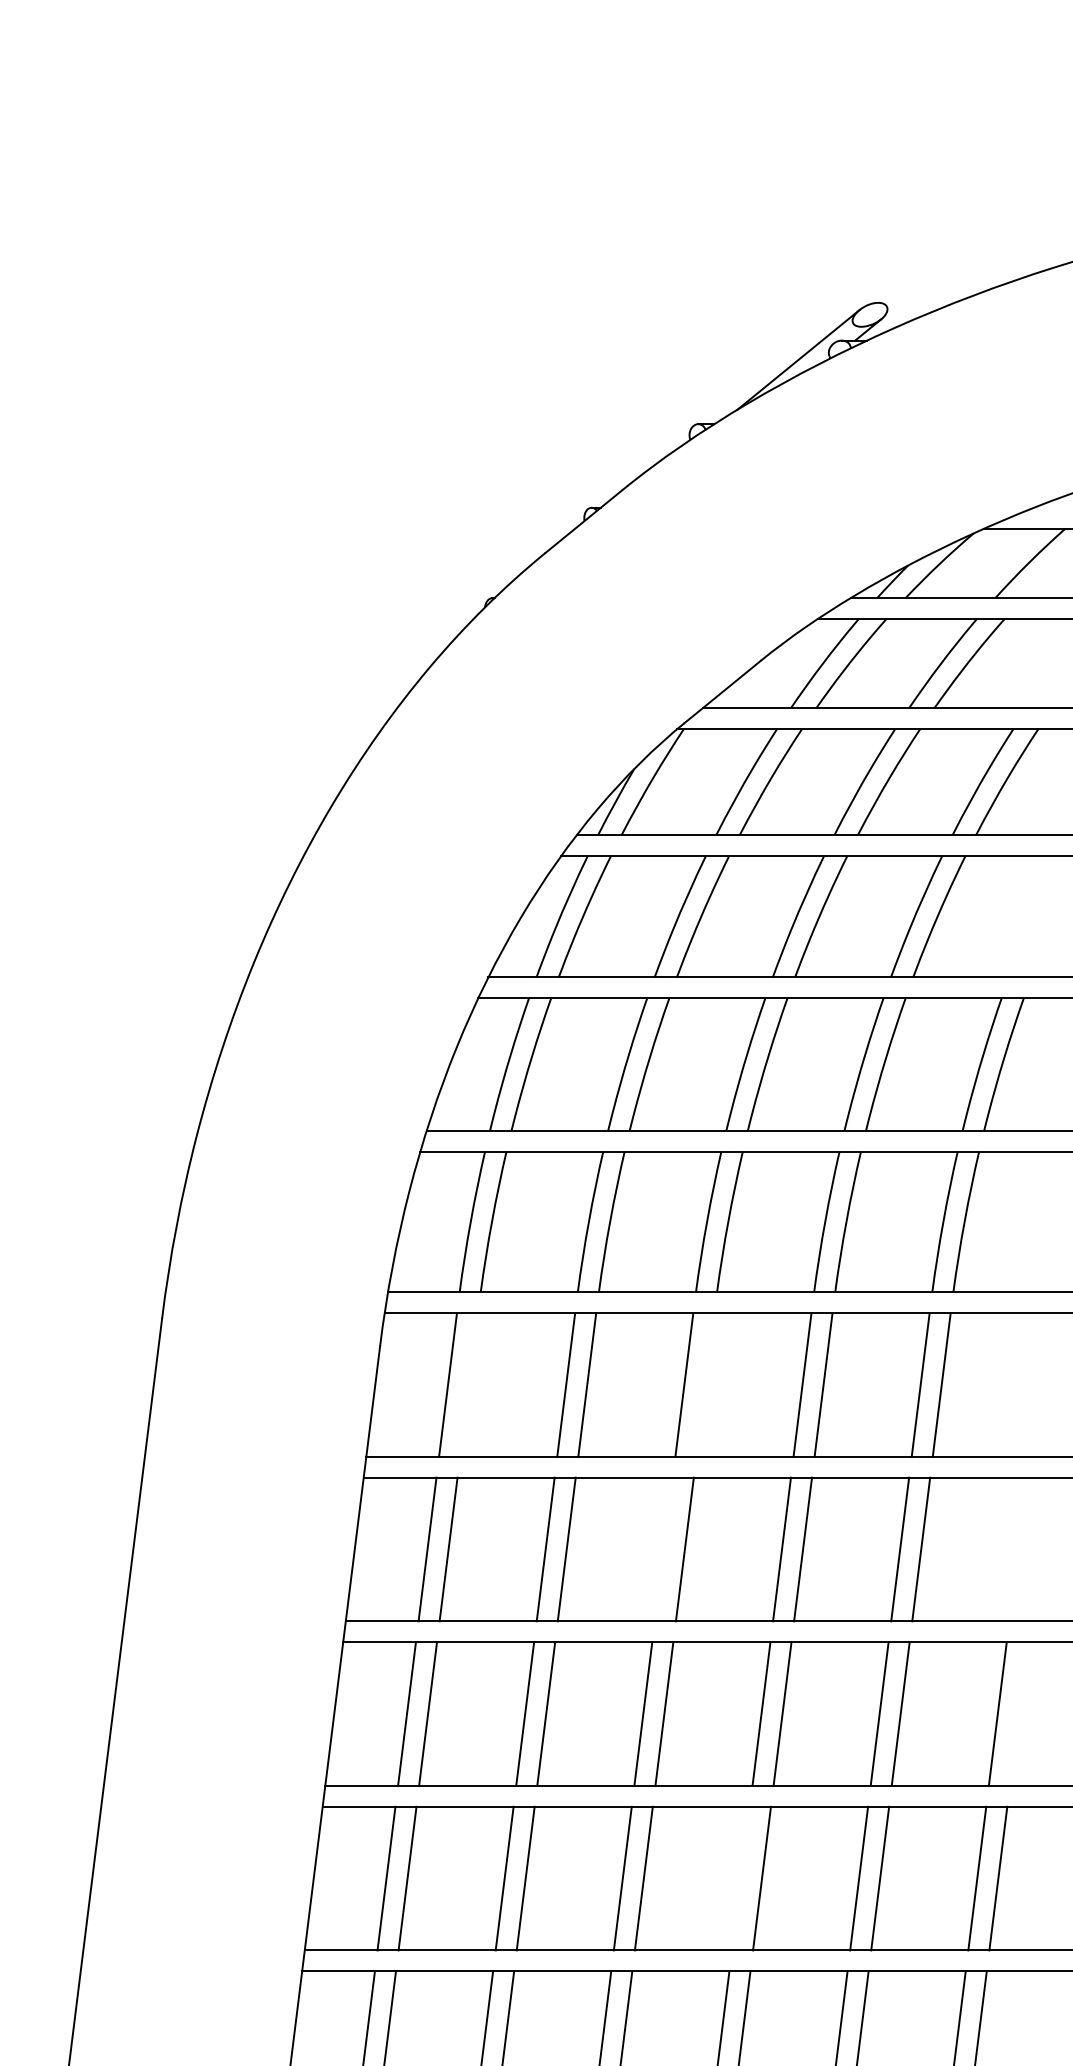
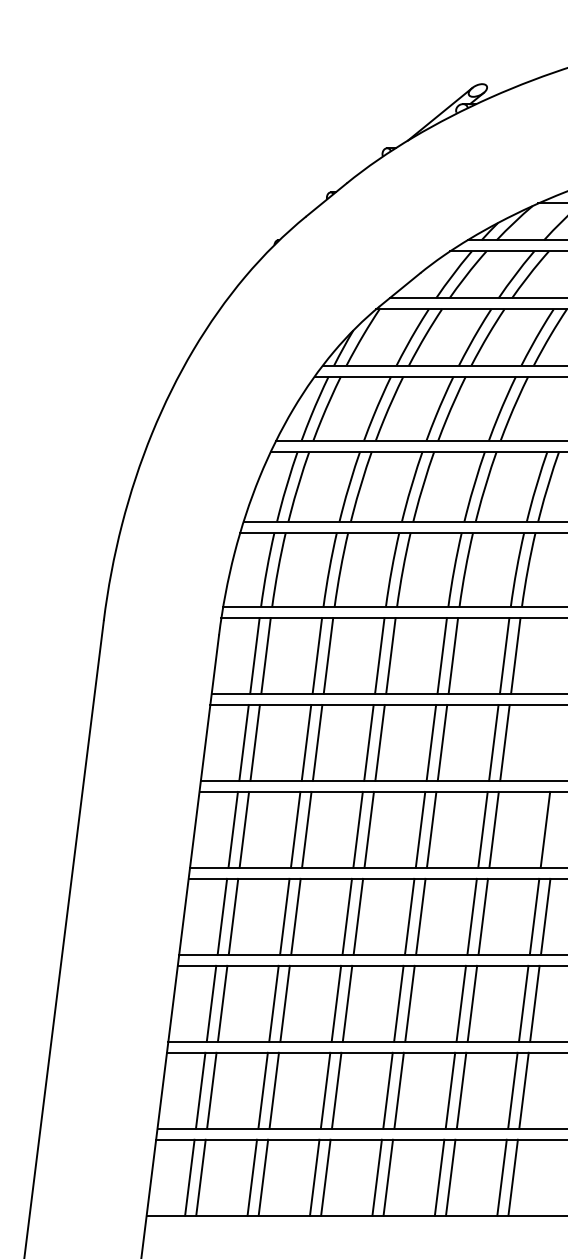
line: (468, 1384) -> (265, 655), added
line: (704, 1384) -> (390, 655), added
line: (663, 1548) -> (368, 742), added
line: (740, 1877) -> (409, 916), added

